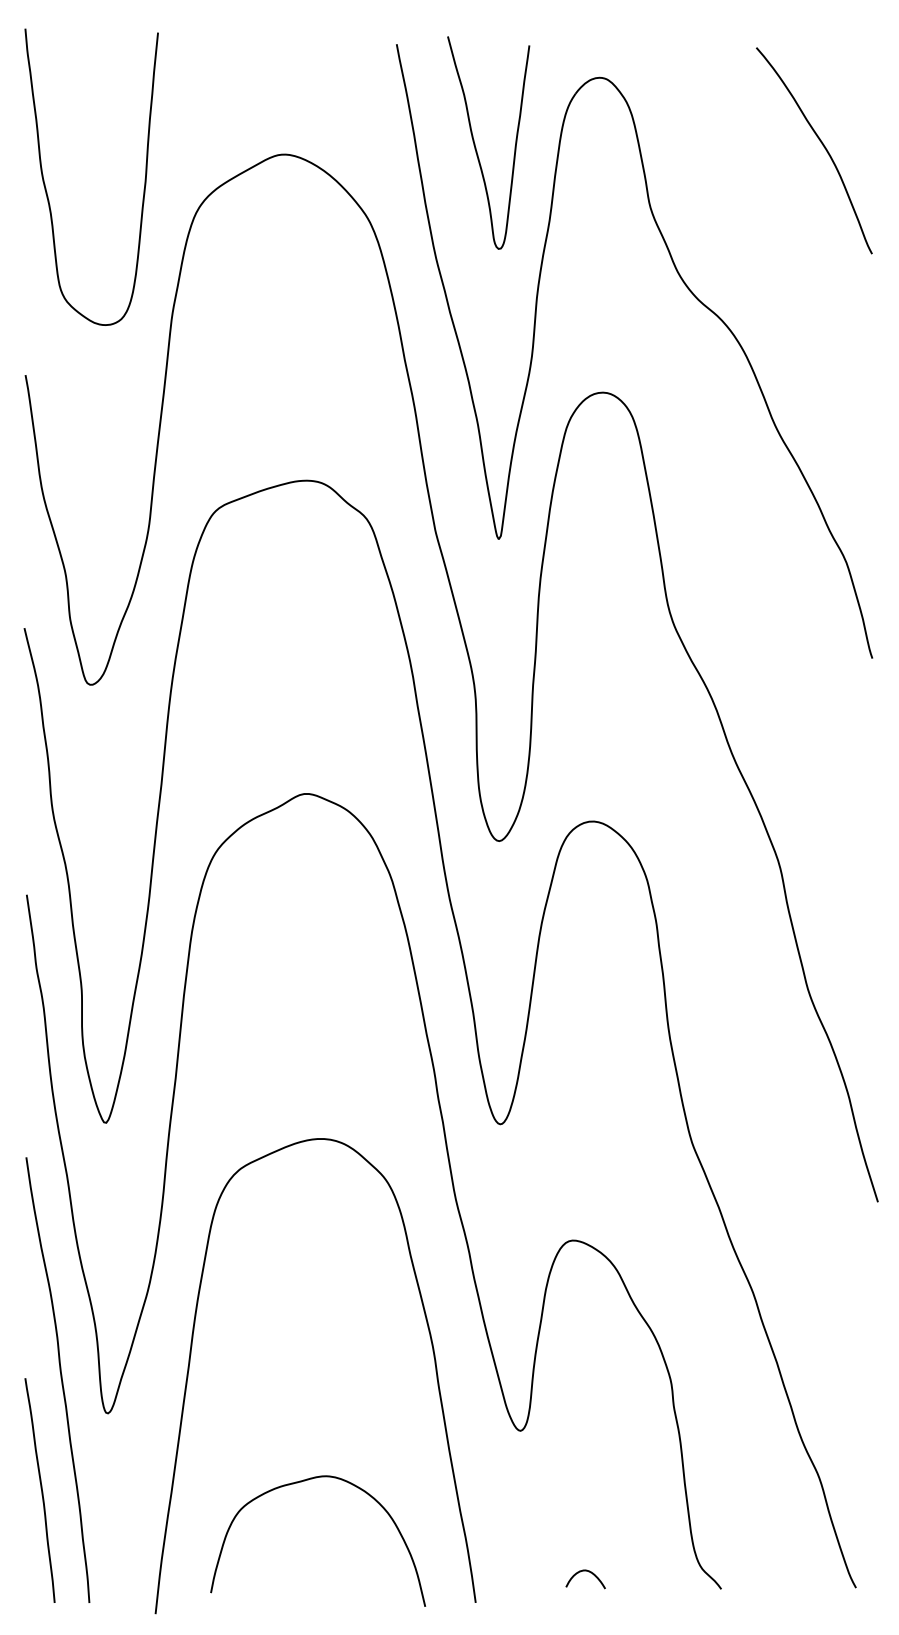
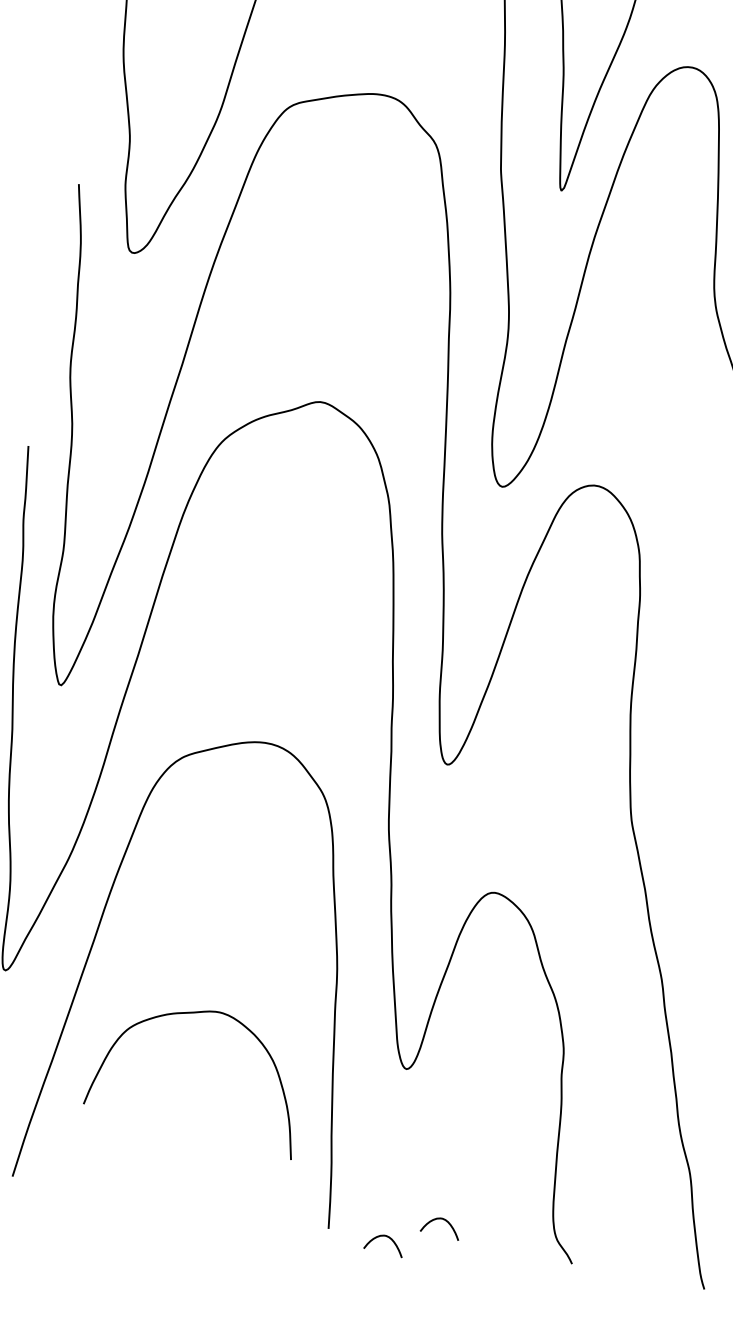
curve: (305, 1481) -> (198, 1013), moved
curve: (536, 1600) -> (388, 1238), added

